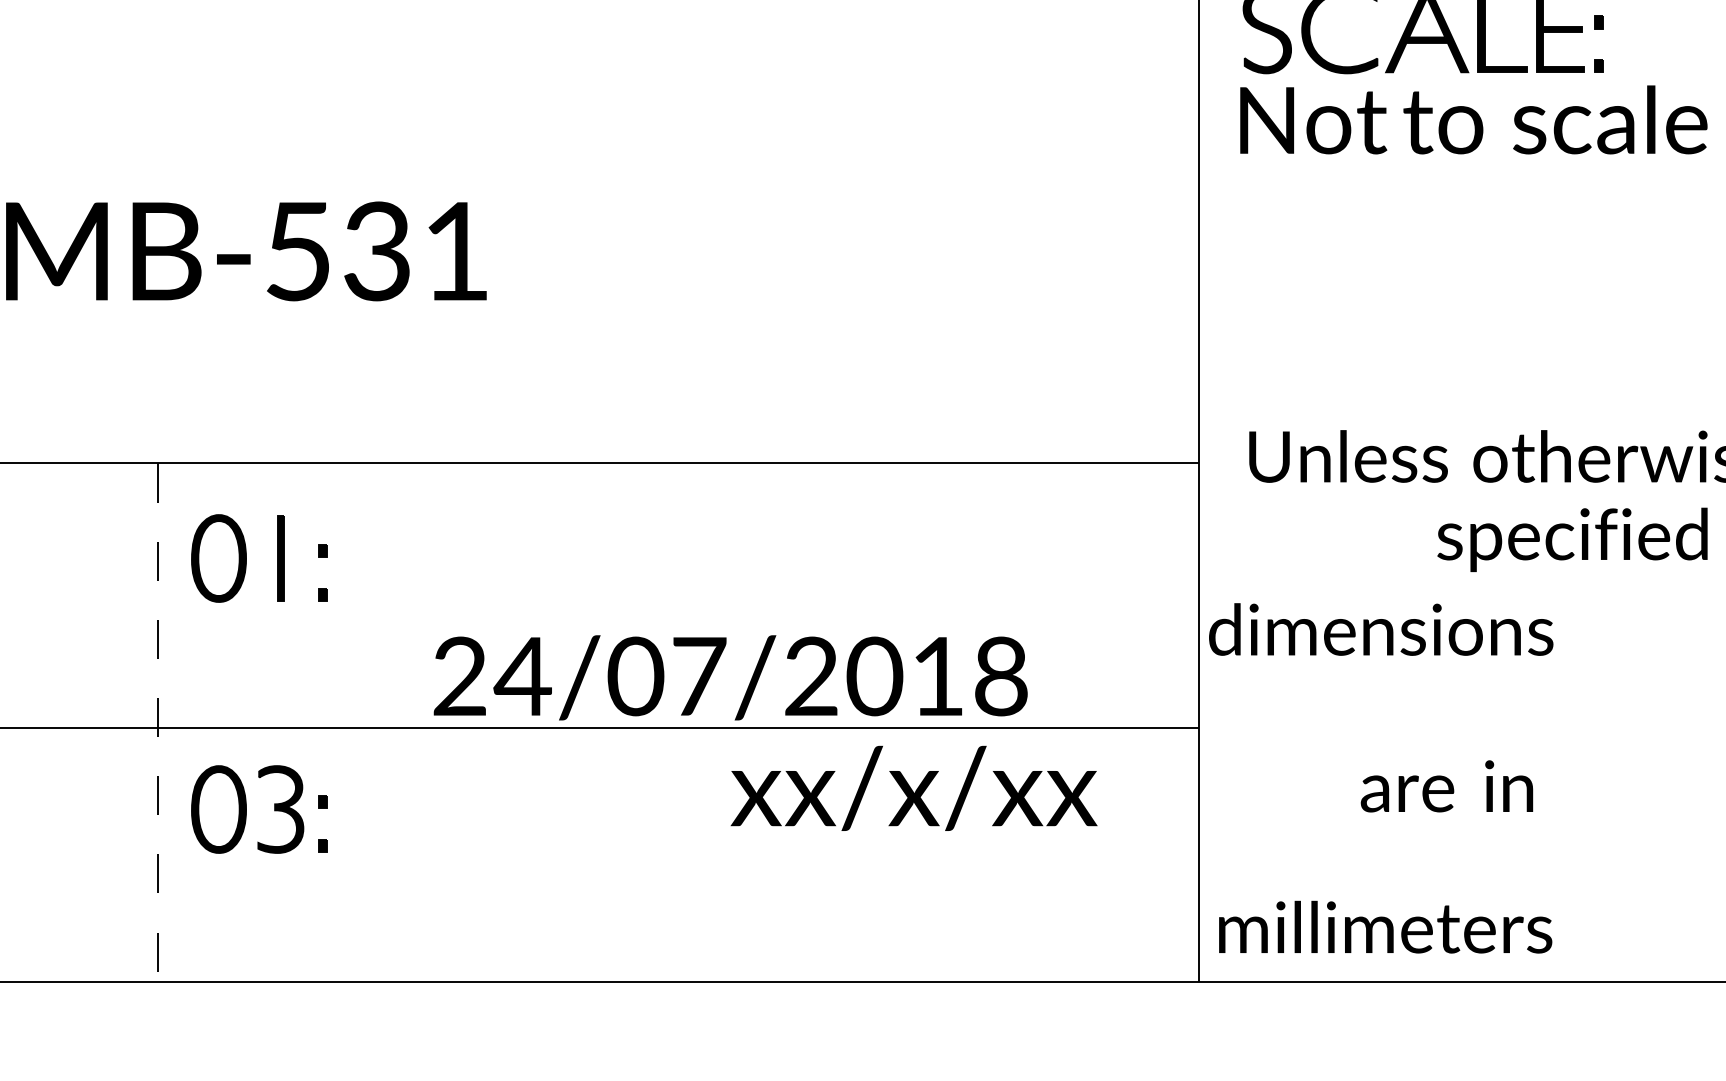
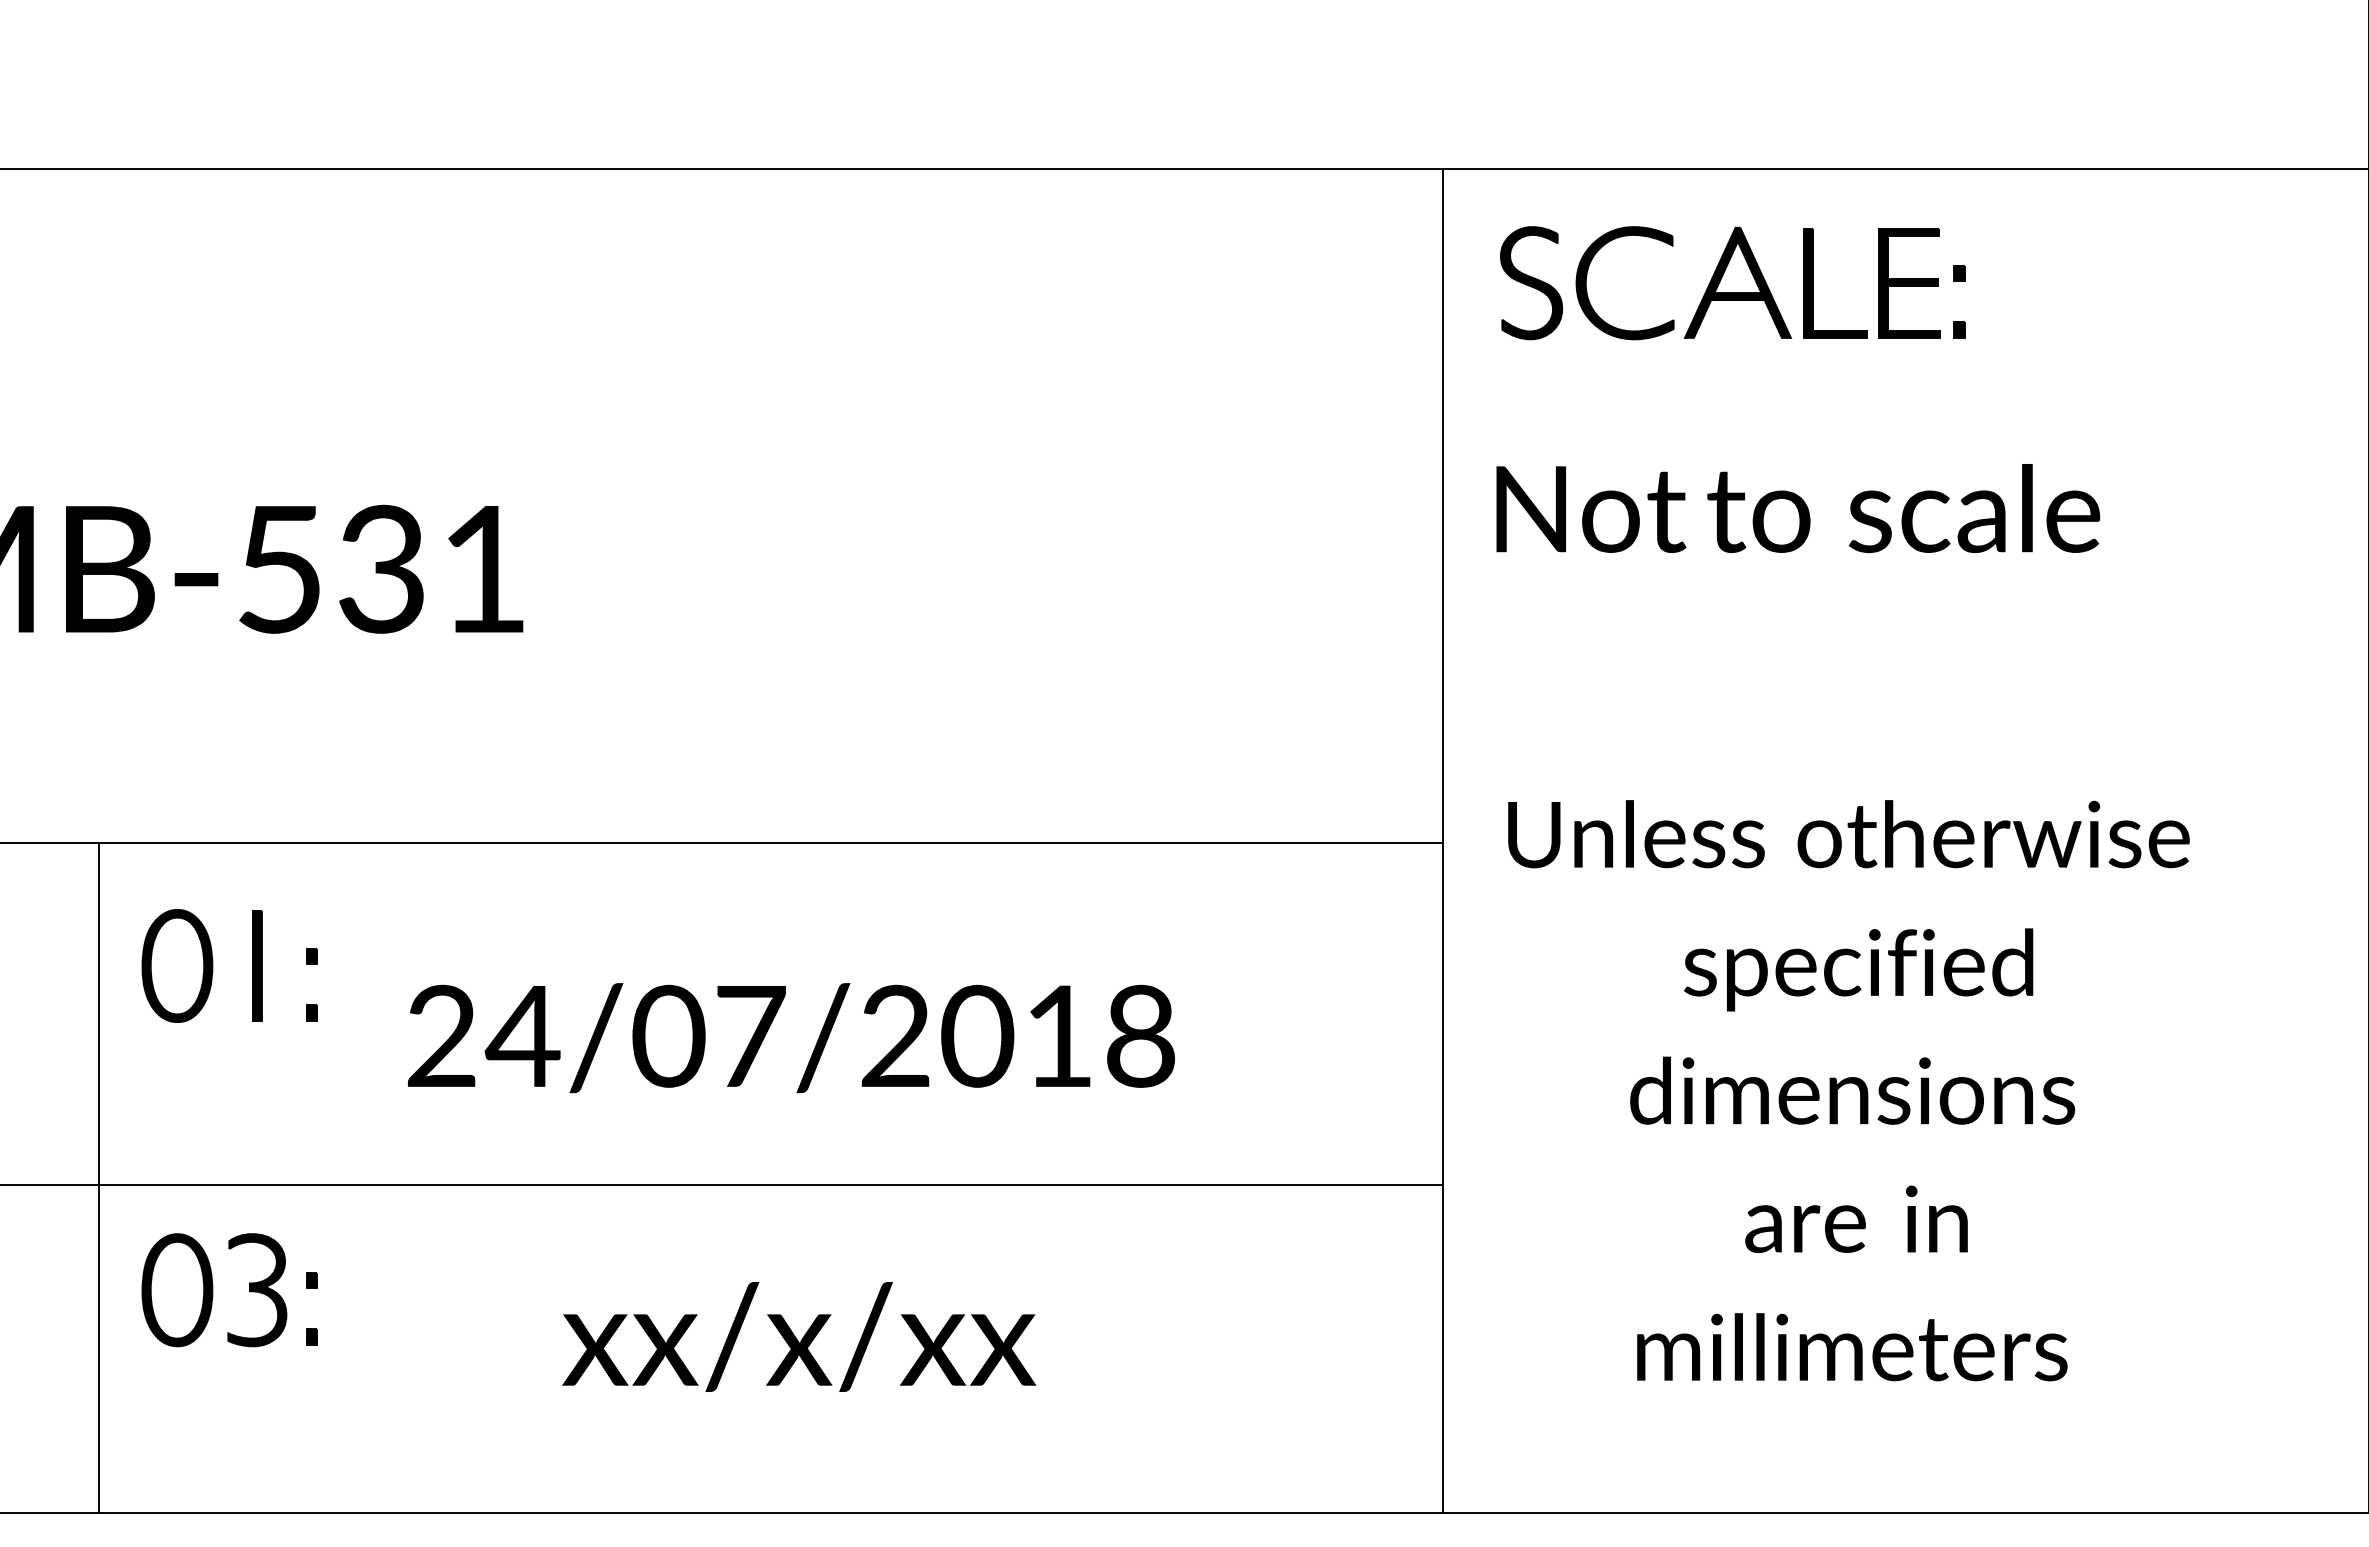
text: (1474, 119) -> (1798, 508), moved
text: (1572, 539) -> (1858, 969), moved
text: (1381, 629) -> (1852, 1090), moved
text: (730, 678) -> (791, 1038), moved
line: (157, 723) -> (98, 1178), dashed -> solid
text: (1446, 785) -> (1856, 1218), moved
text: (914, 788) -> (799, 1336), moved
text: (1385, 927) -> (1852, 1347), moved

